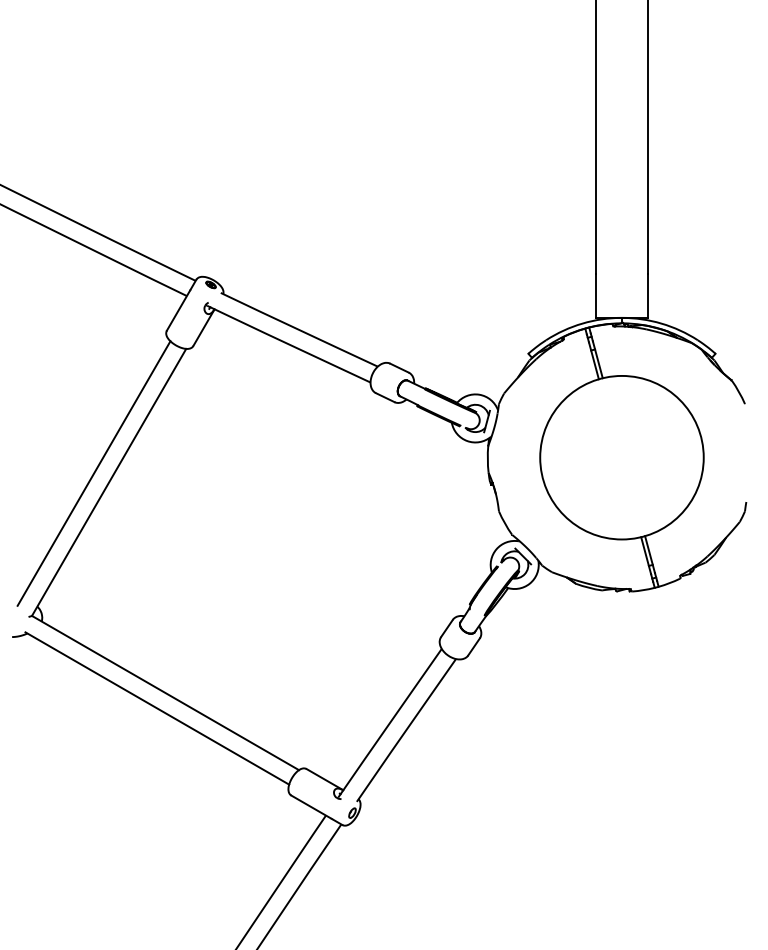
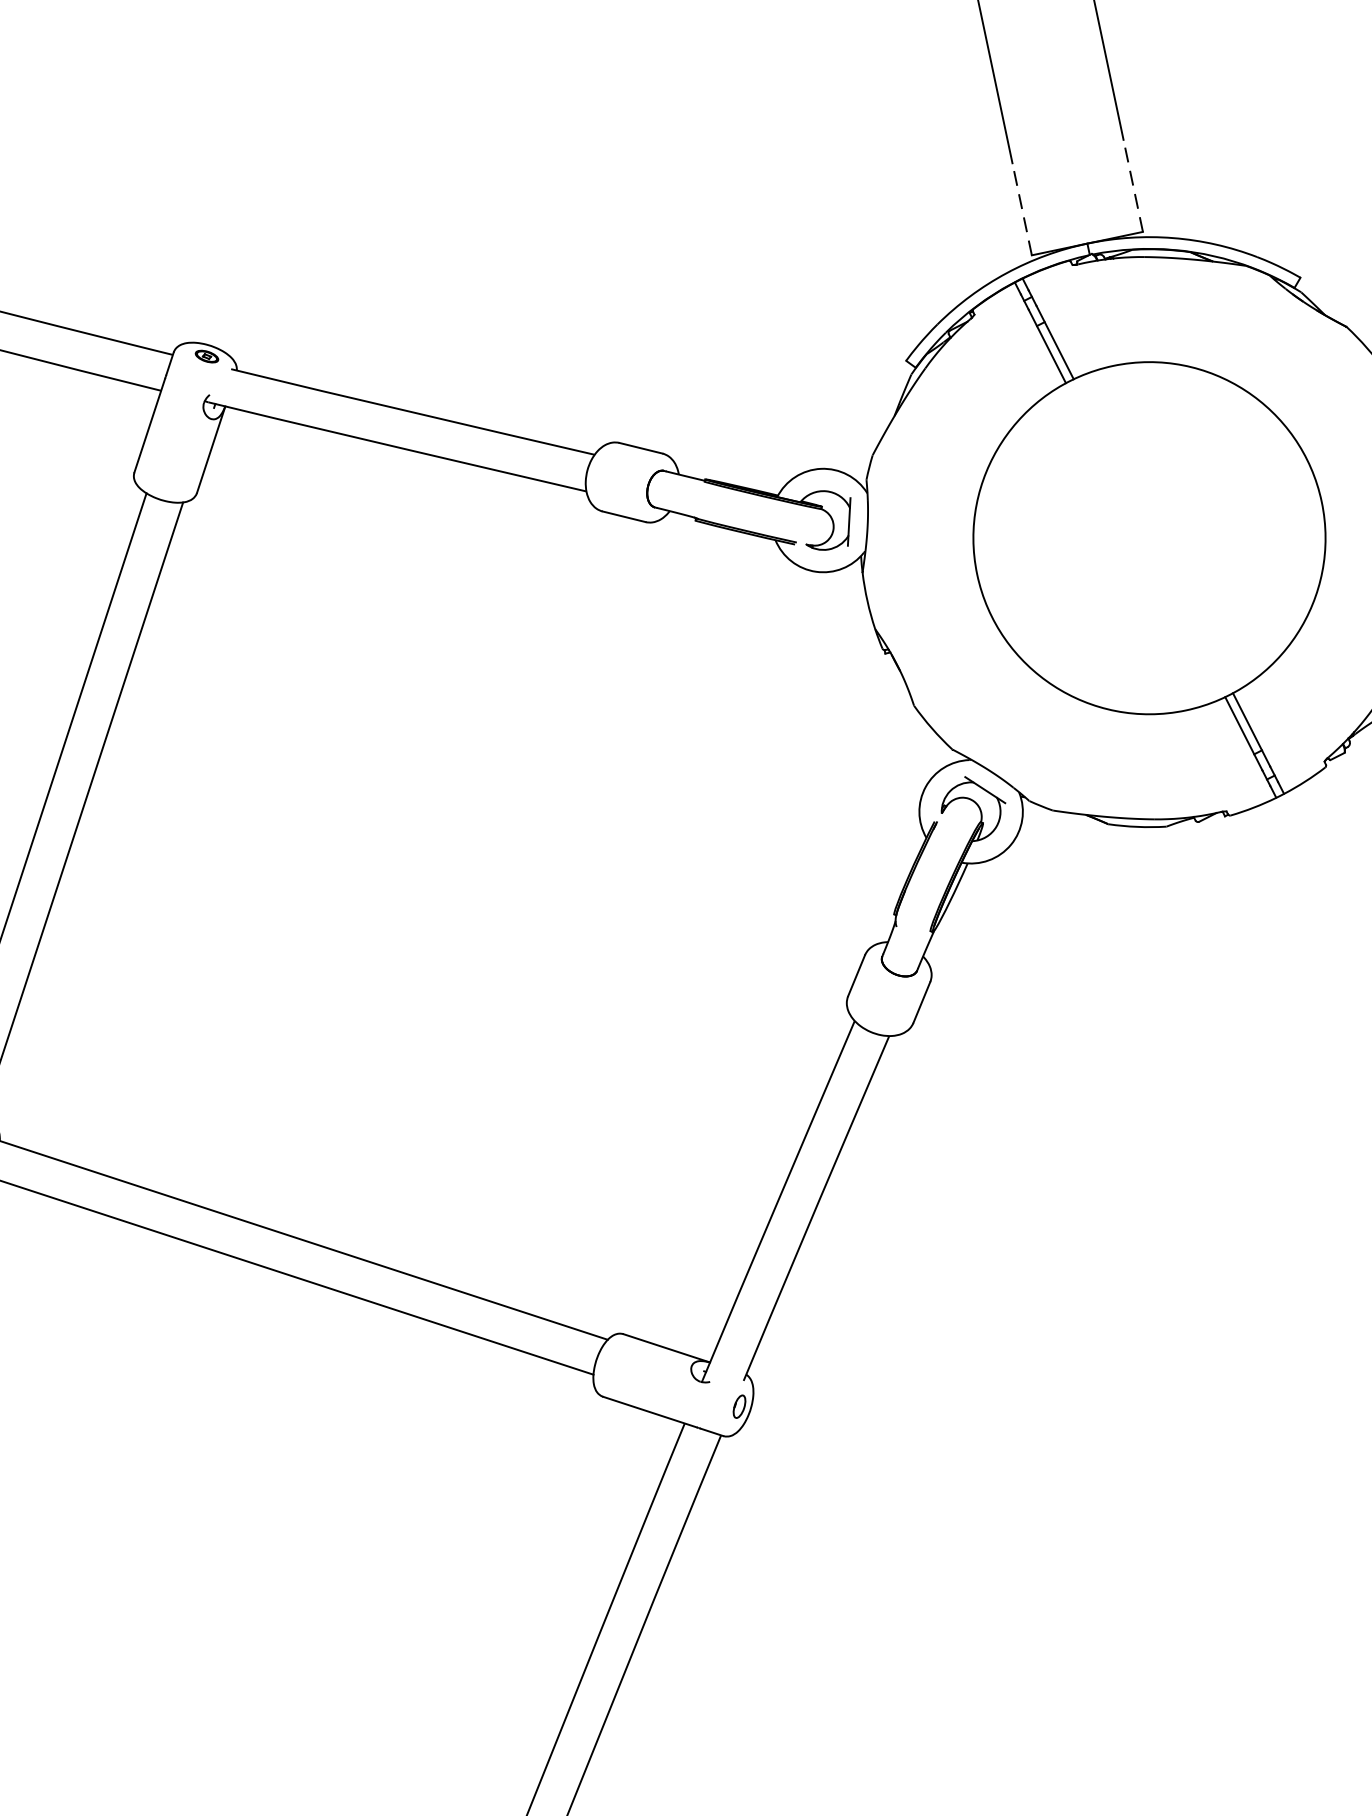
line: (595, 296) -> (1022, 210), solid -> dashed
line: (648, 296) -> (1133, 186), solid -> dashed

